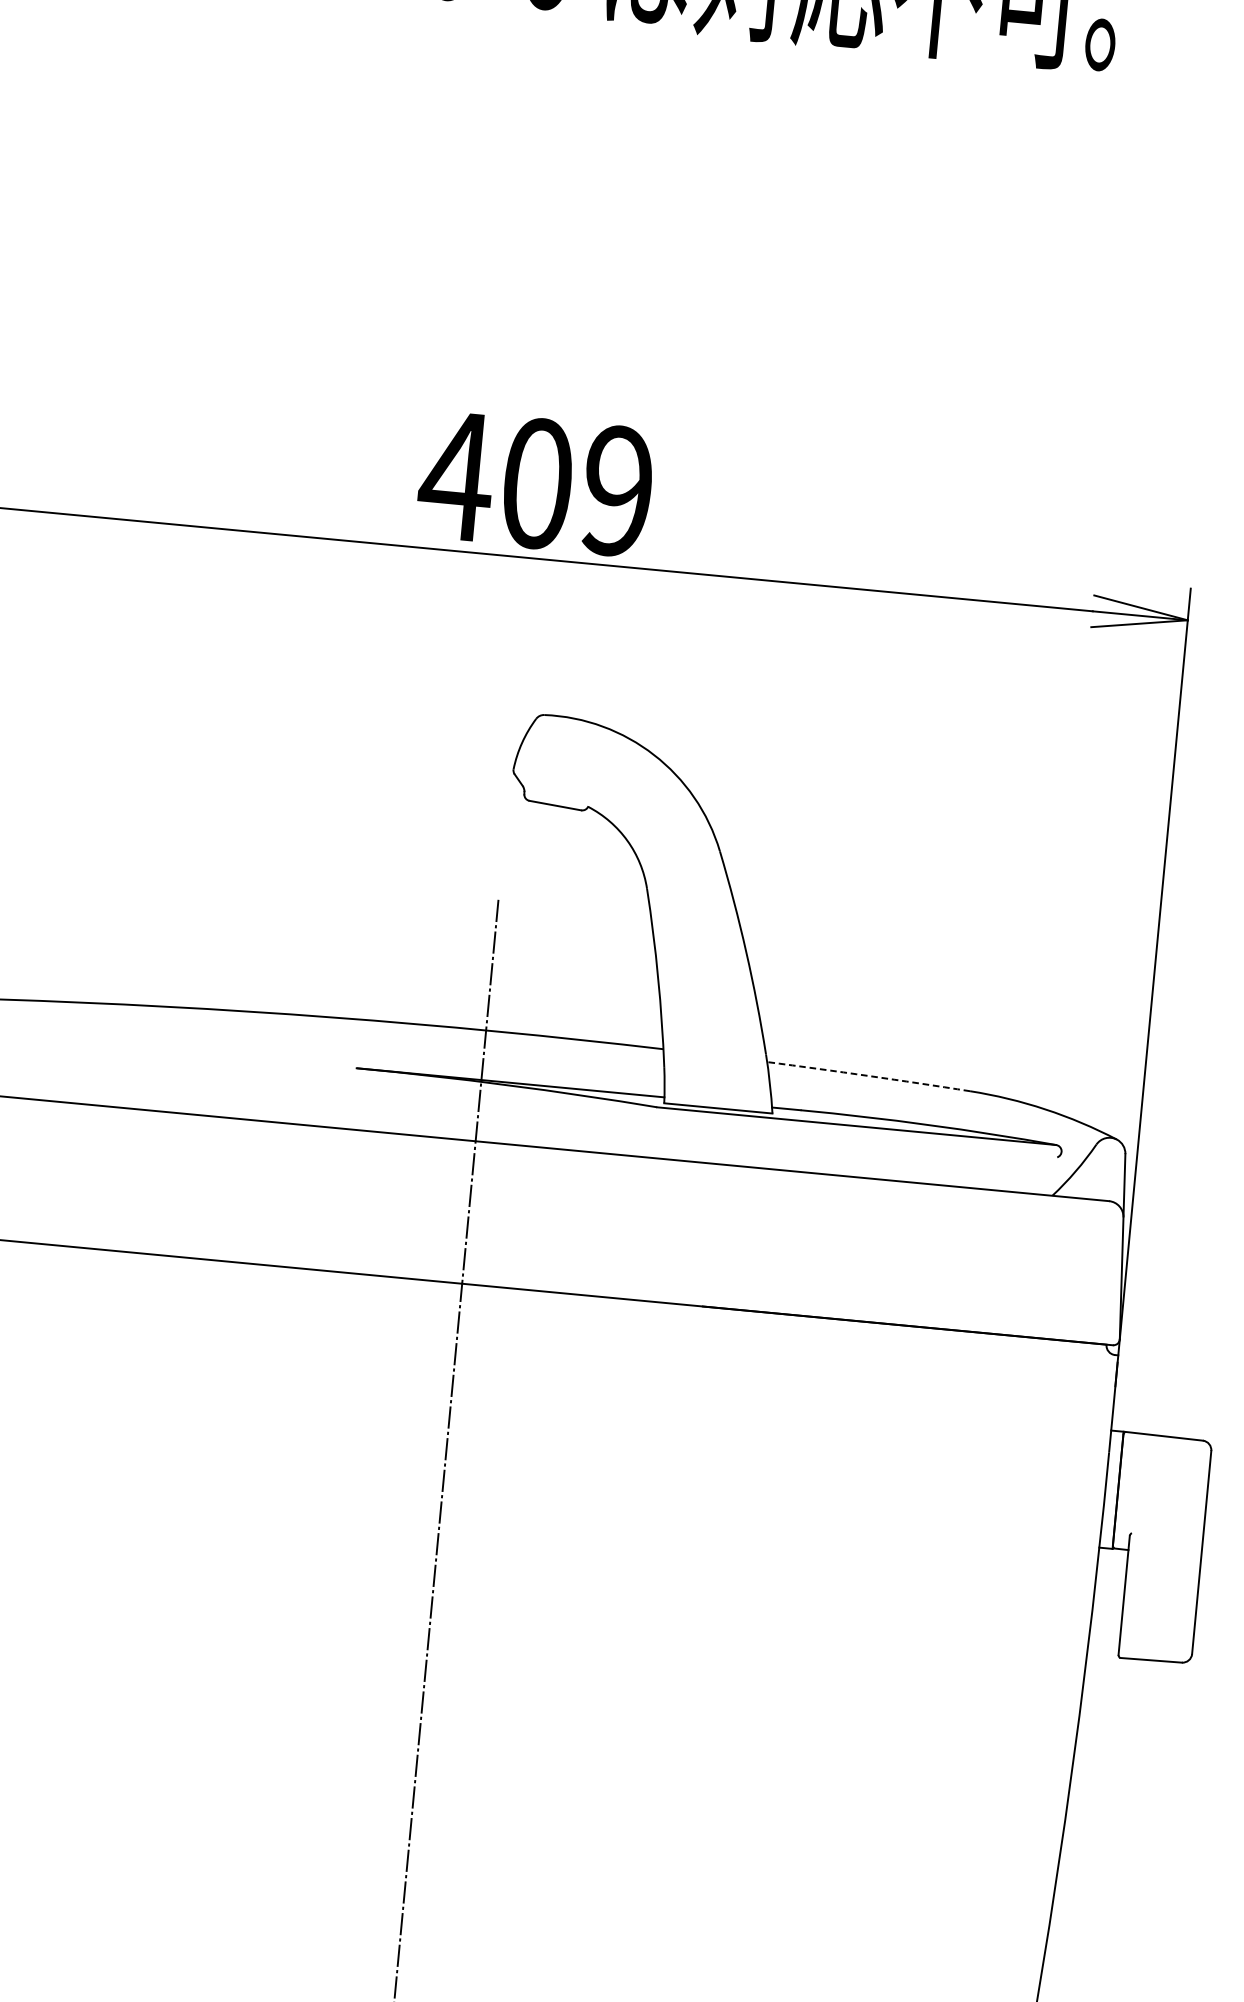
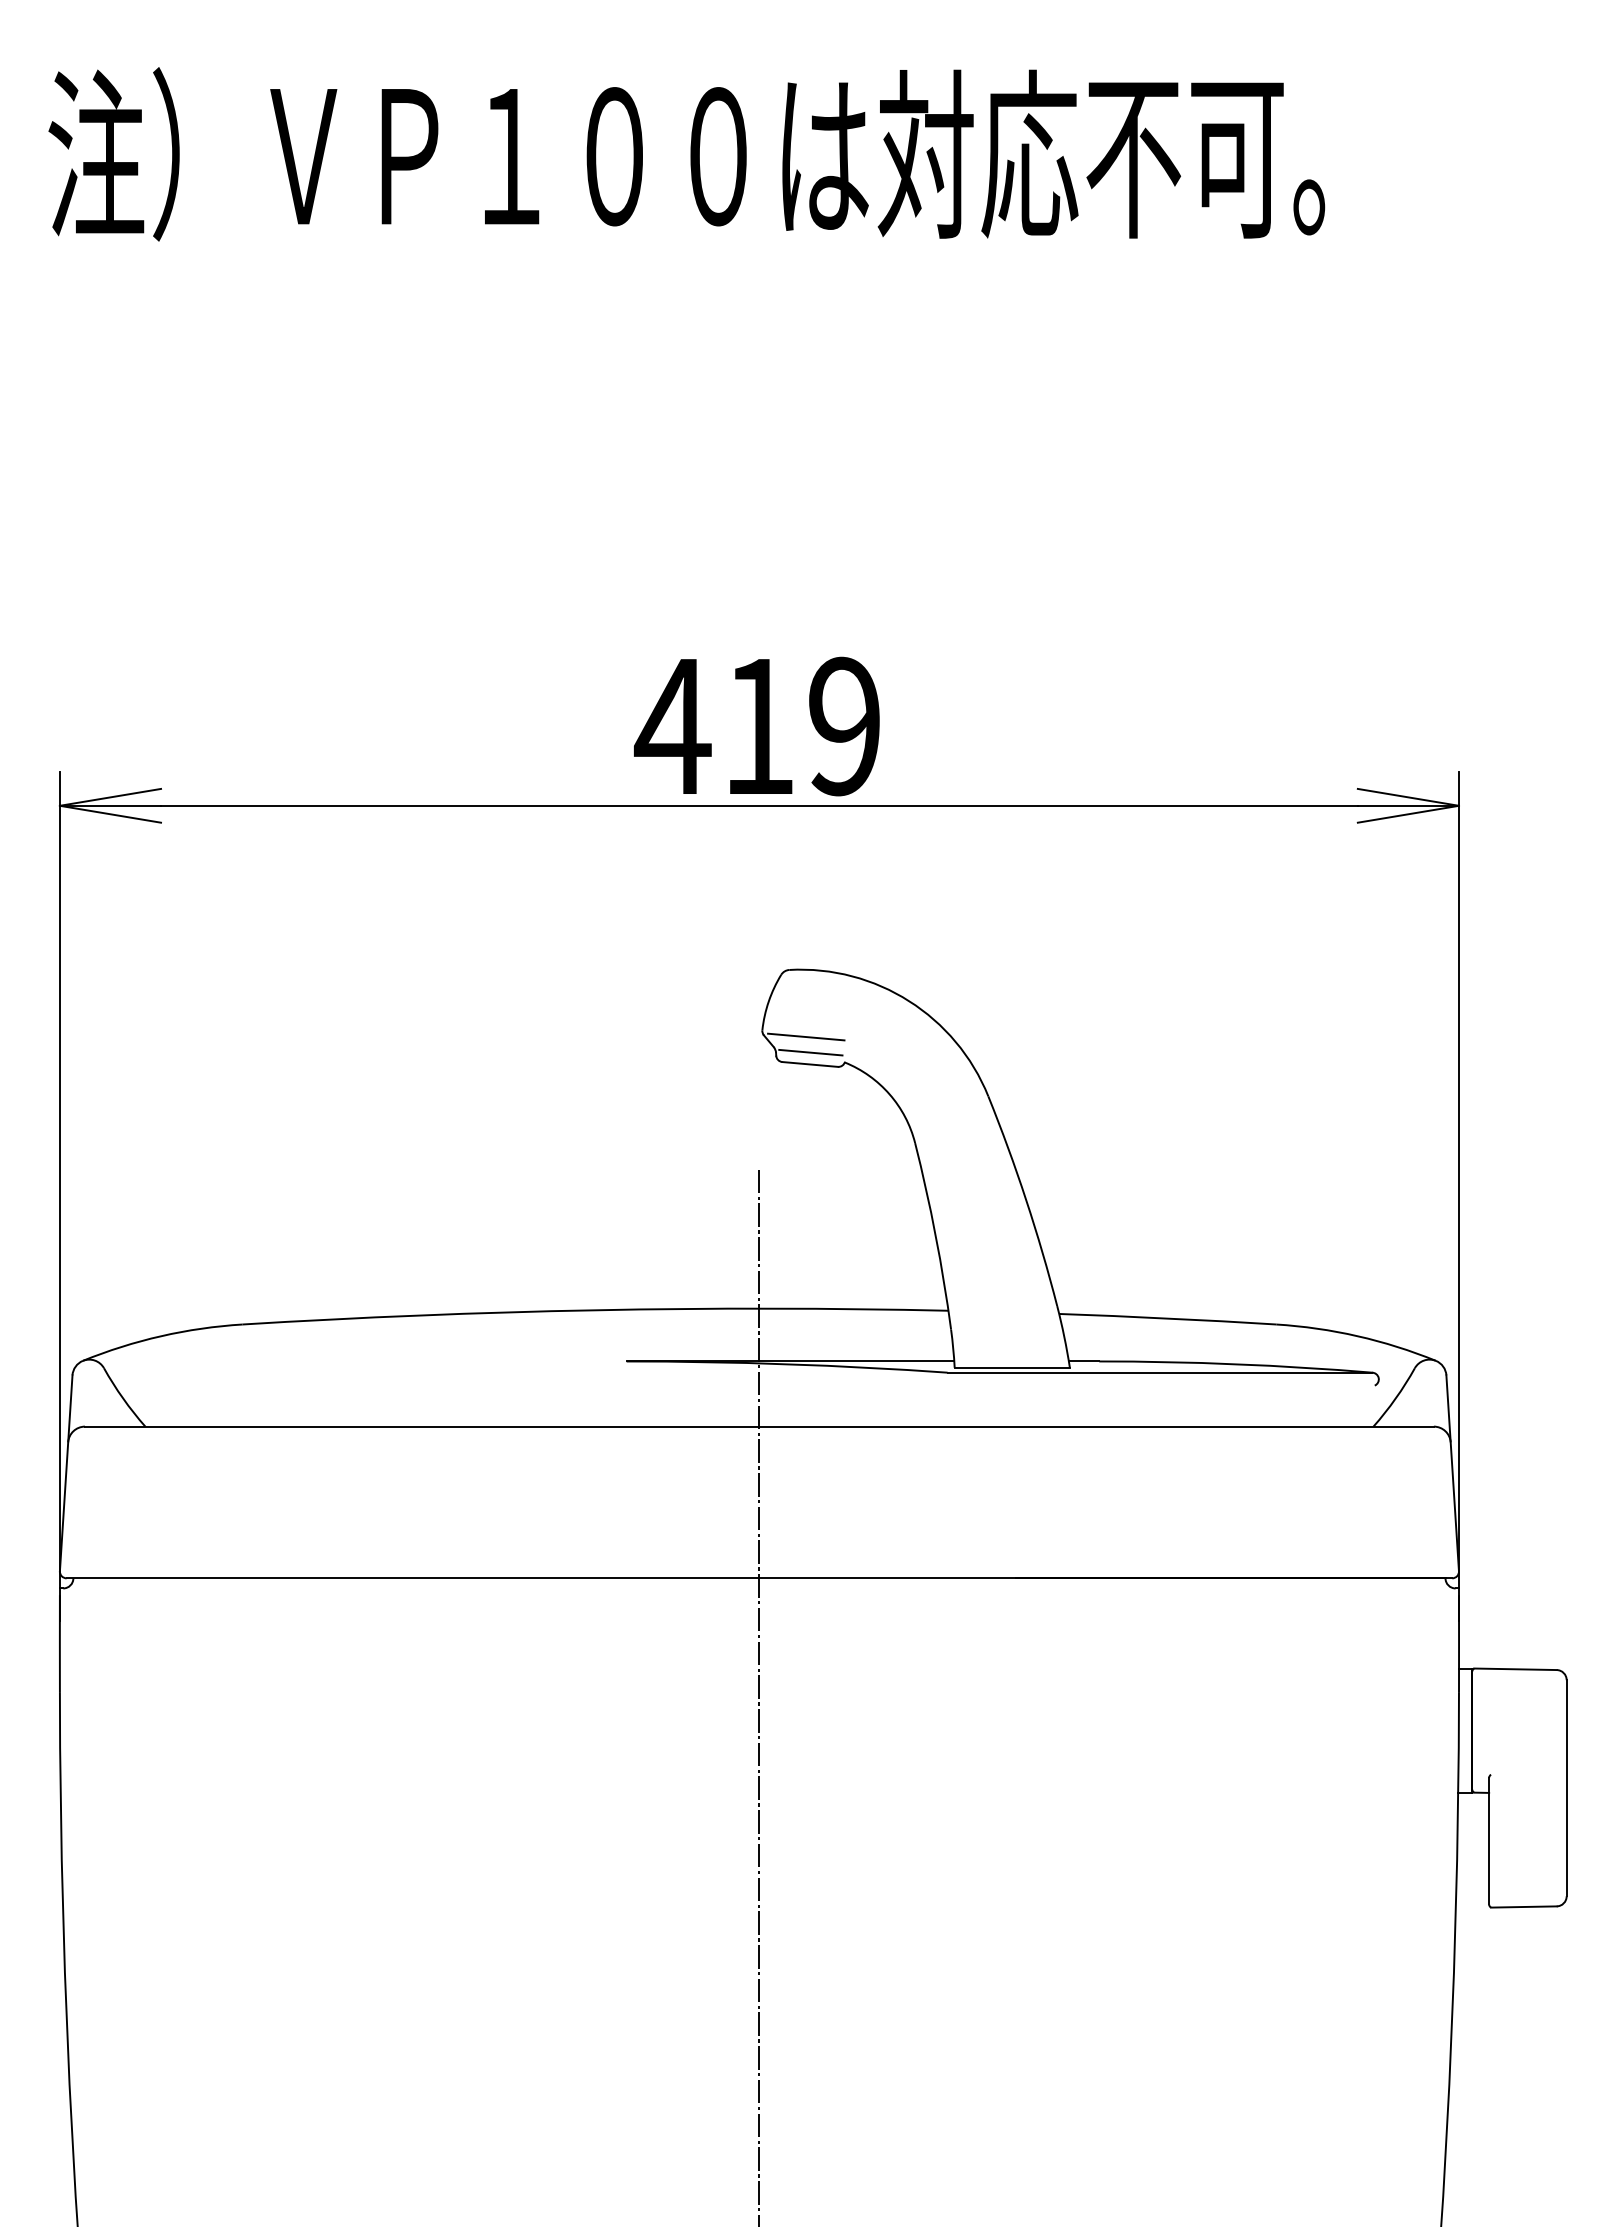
text: (537, 483) -> (759, 726), 409 -> 419
line: (554, 779) -> (806, 1036), added
line: (556, 794) -> (810, 1052), added
arc: (868, 1075) -> (1167, 1318), dashed -> solid

